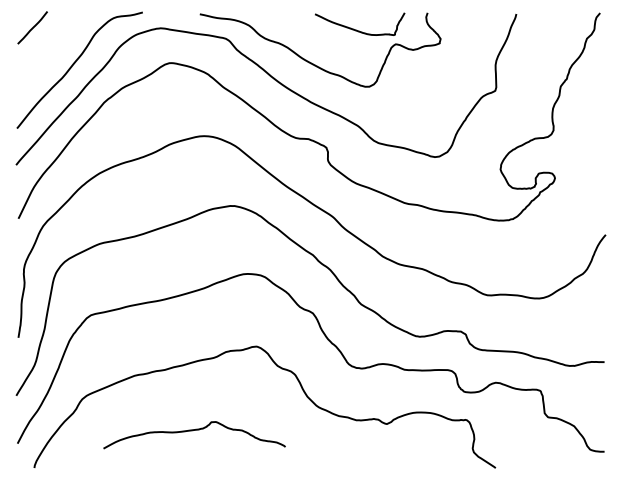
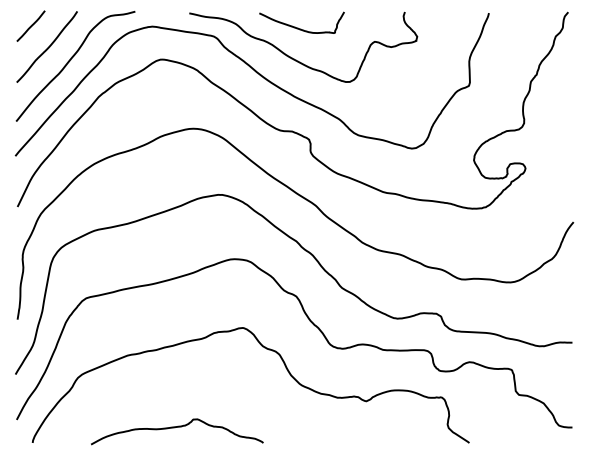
curve: (356, 29) -> (298, 27), moved
curve: (50, 50) -> (47, 47), added
curve: (194, 430) -> (177, 427), moved

